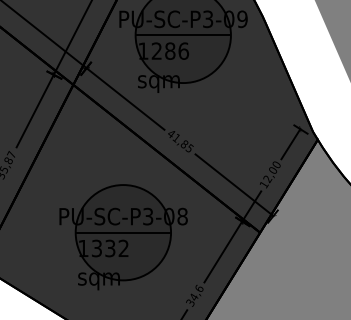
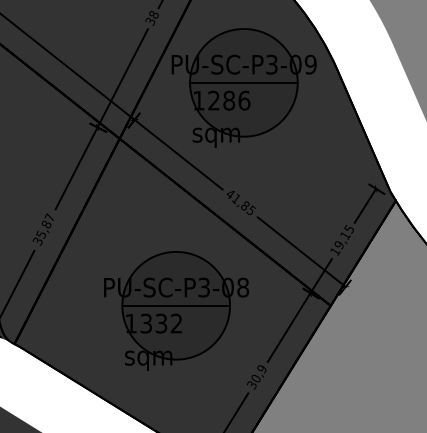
text: (271, 171) -> (343, 236), 12,00 -> 19,15
text: (196, 292) -> (258, 373), 34,6 -> 30,9

